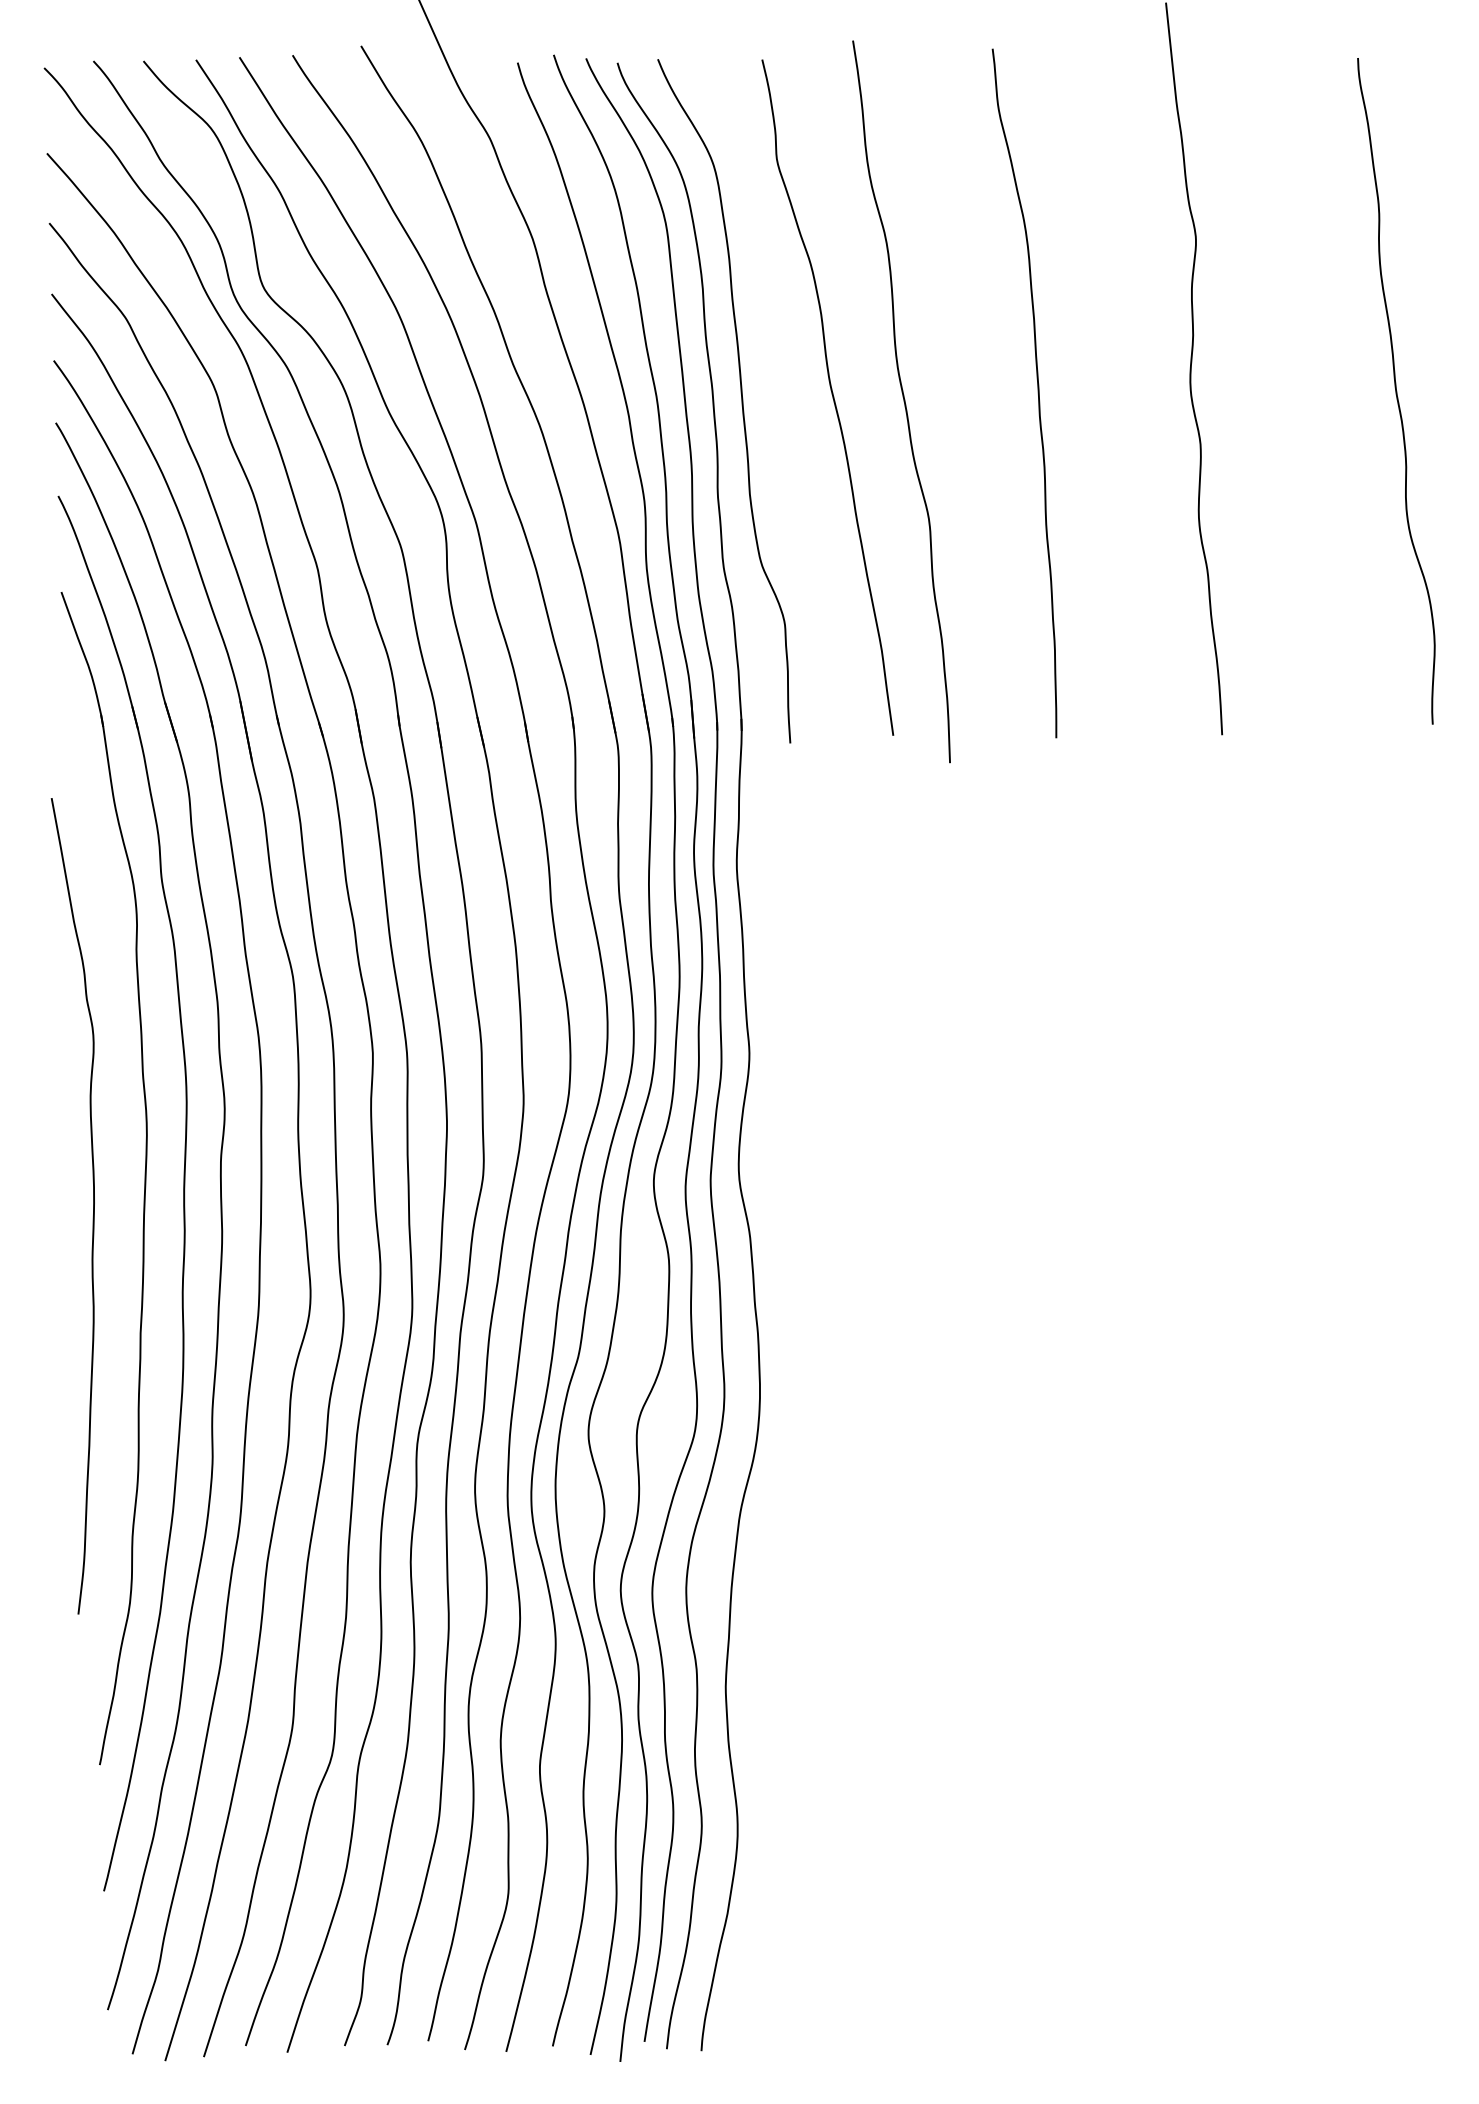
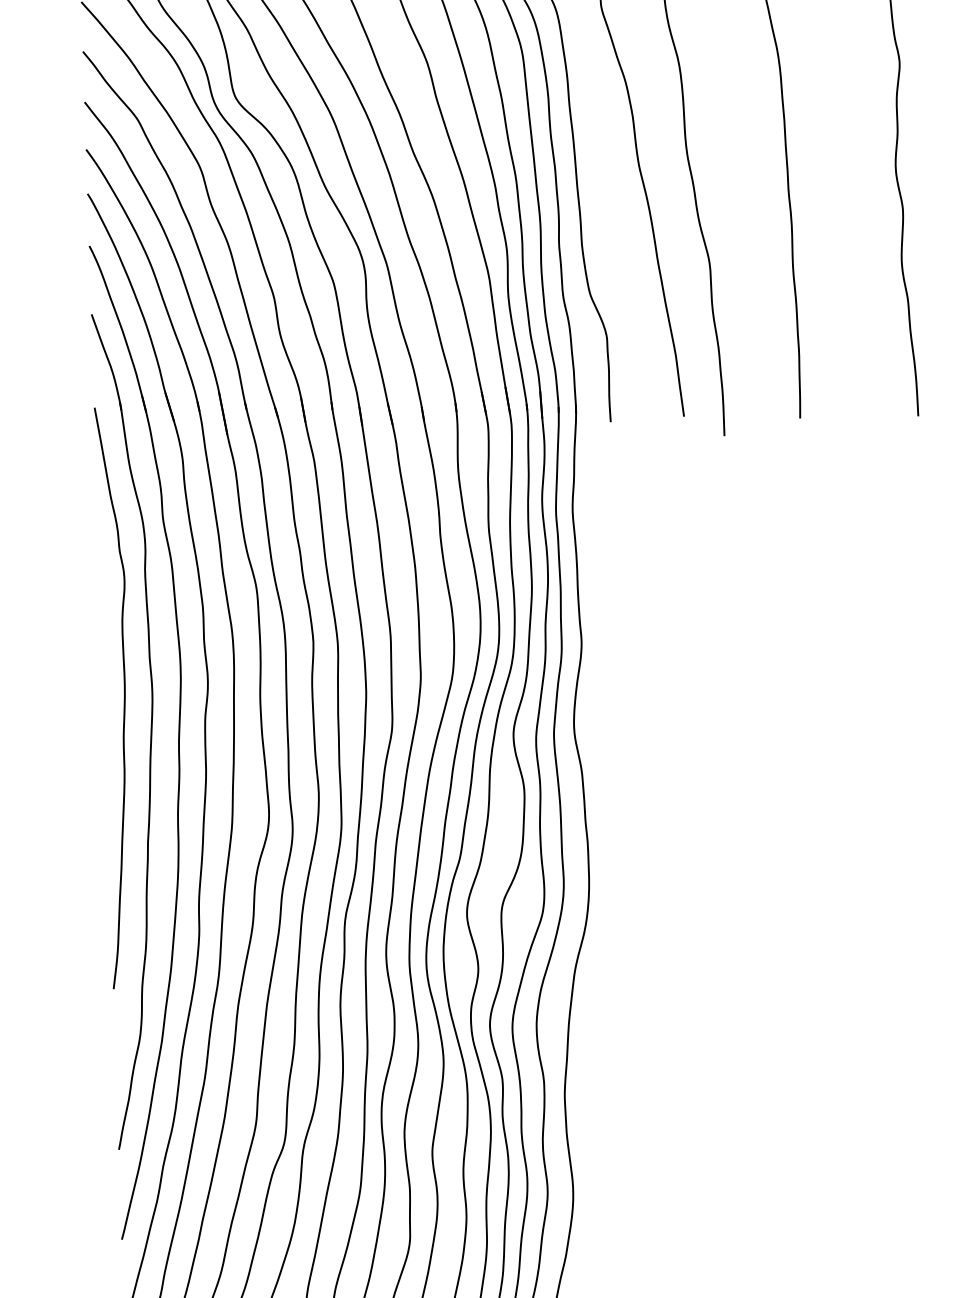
curve: (93, 1206) -> (124, 698), moved

